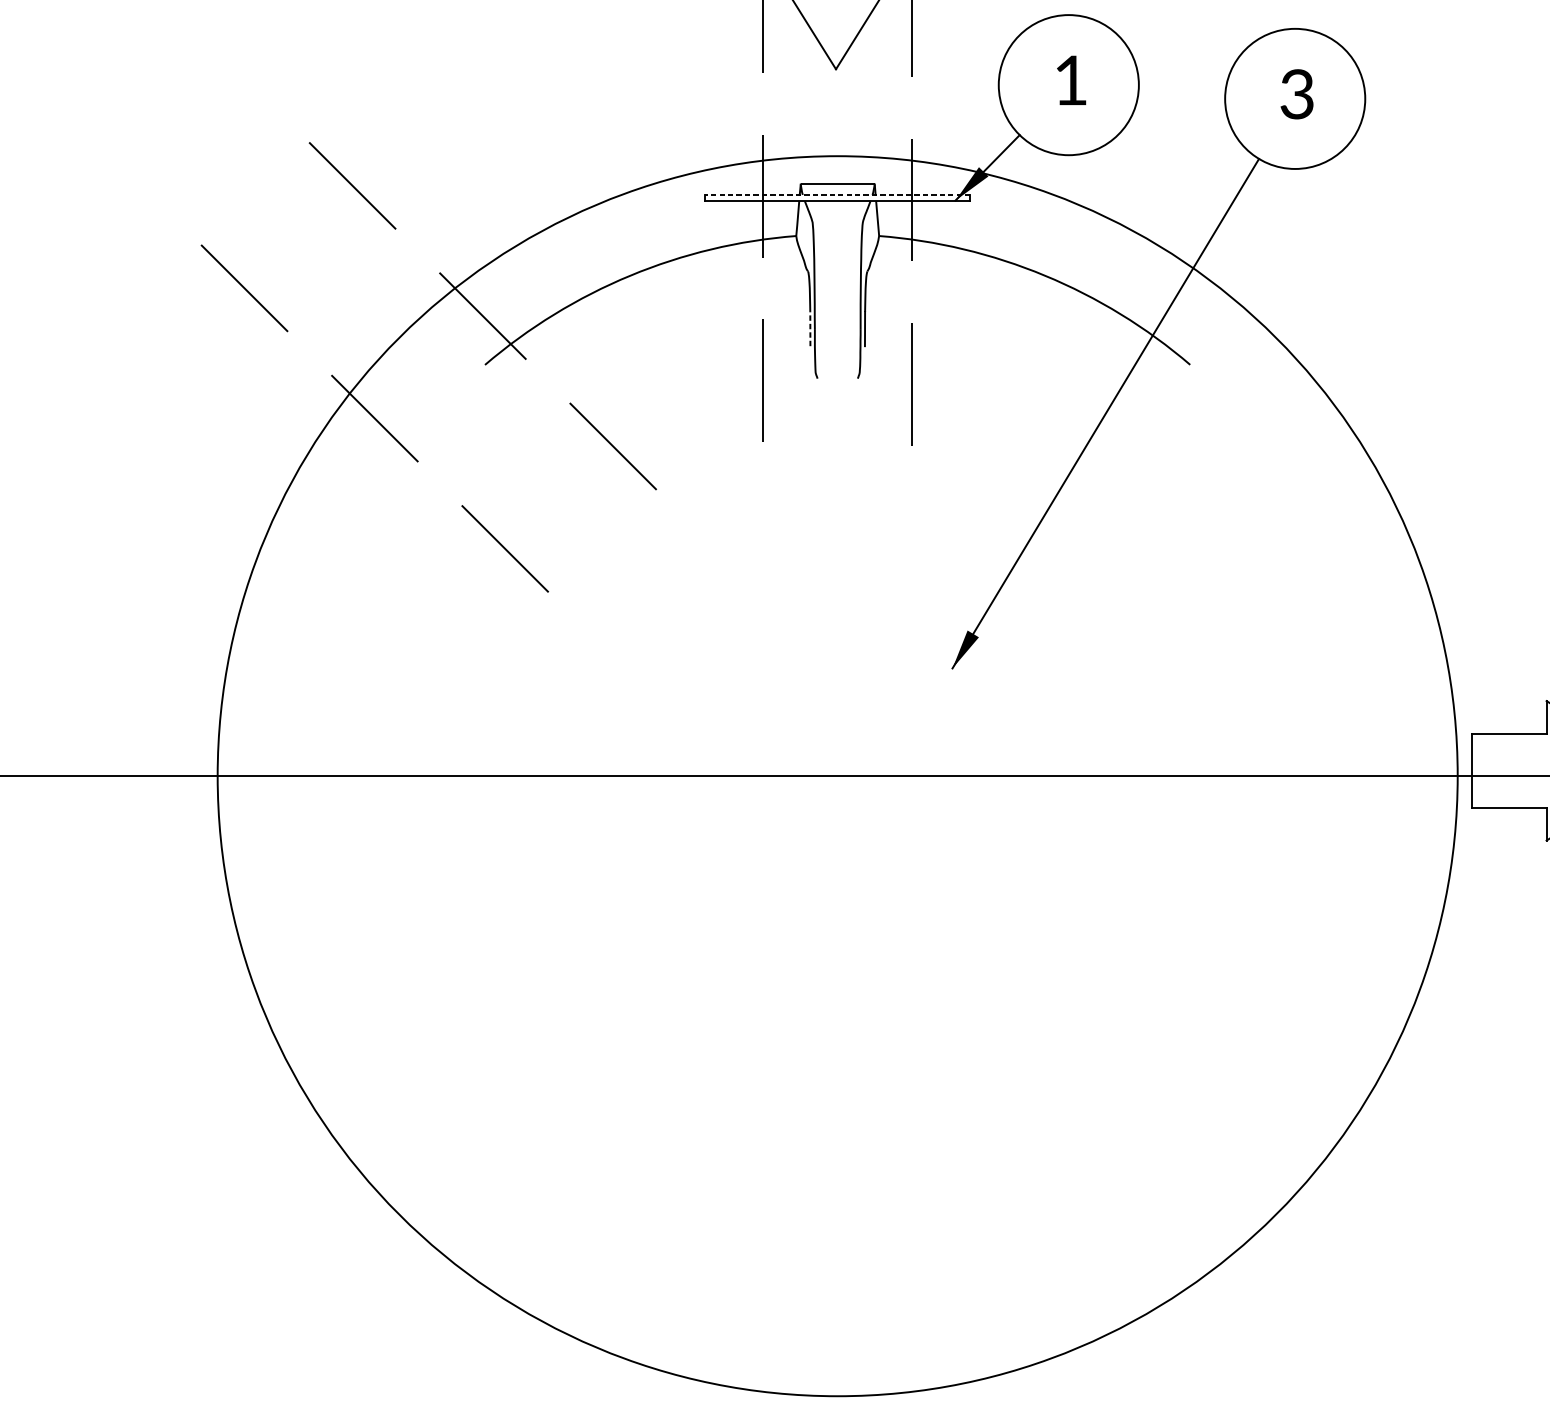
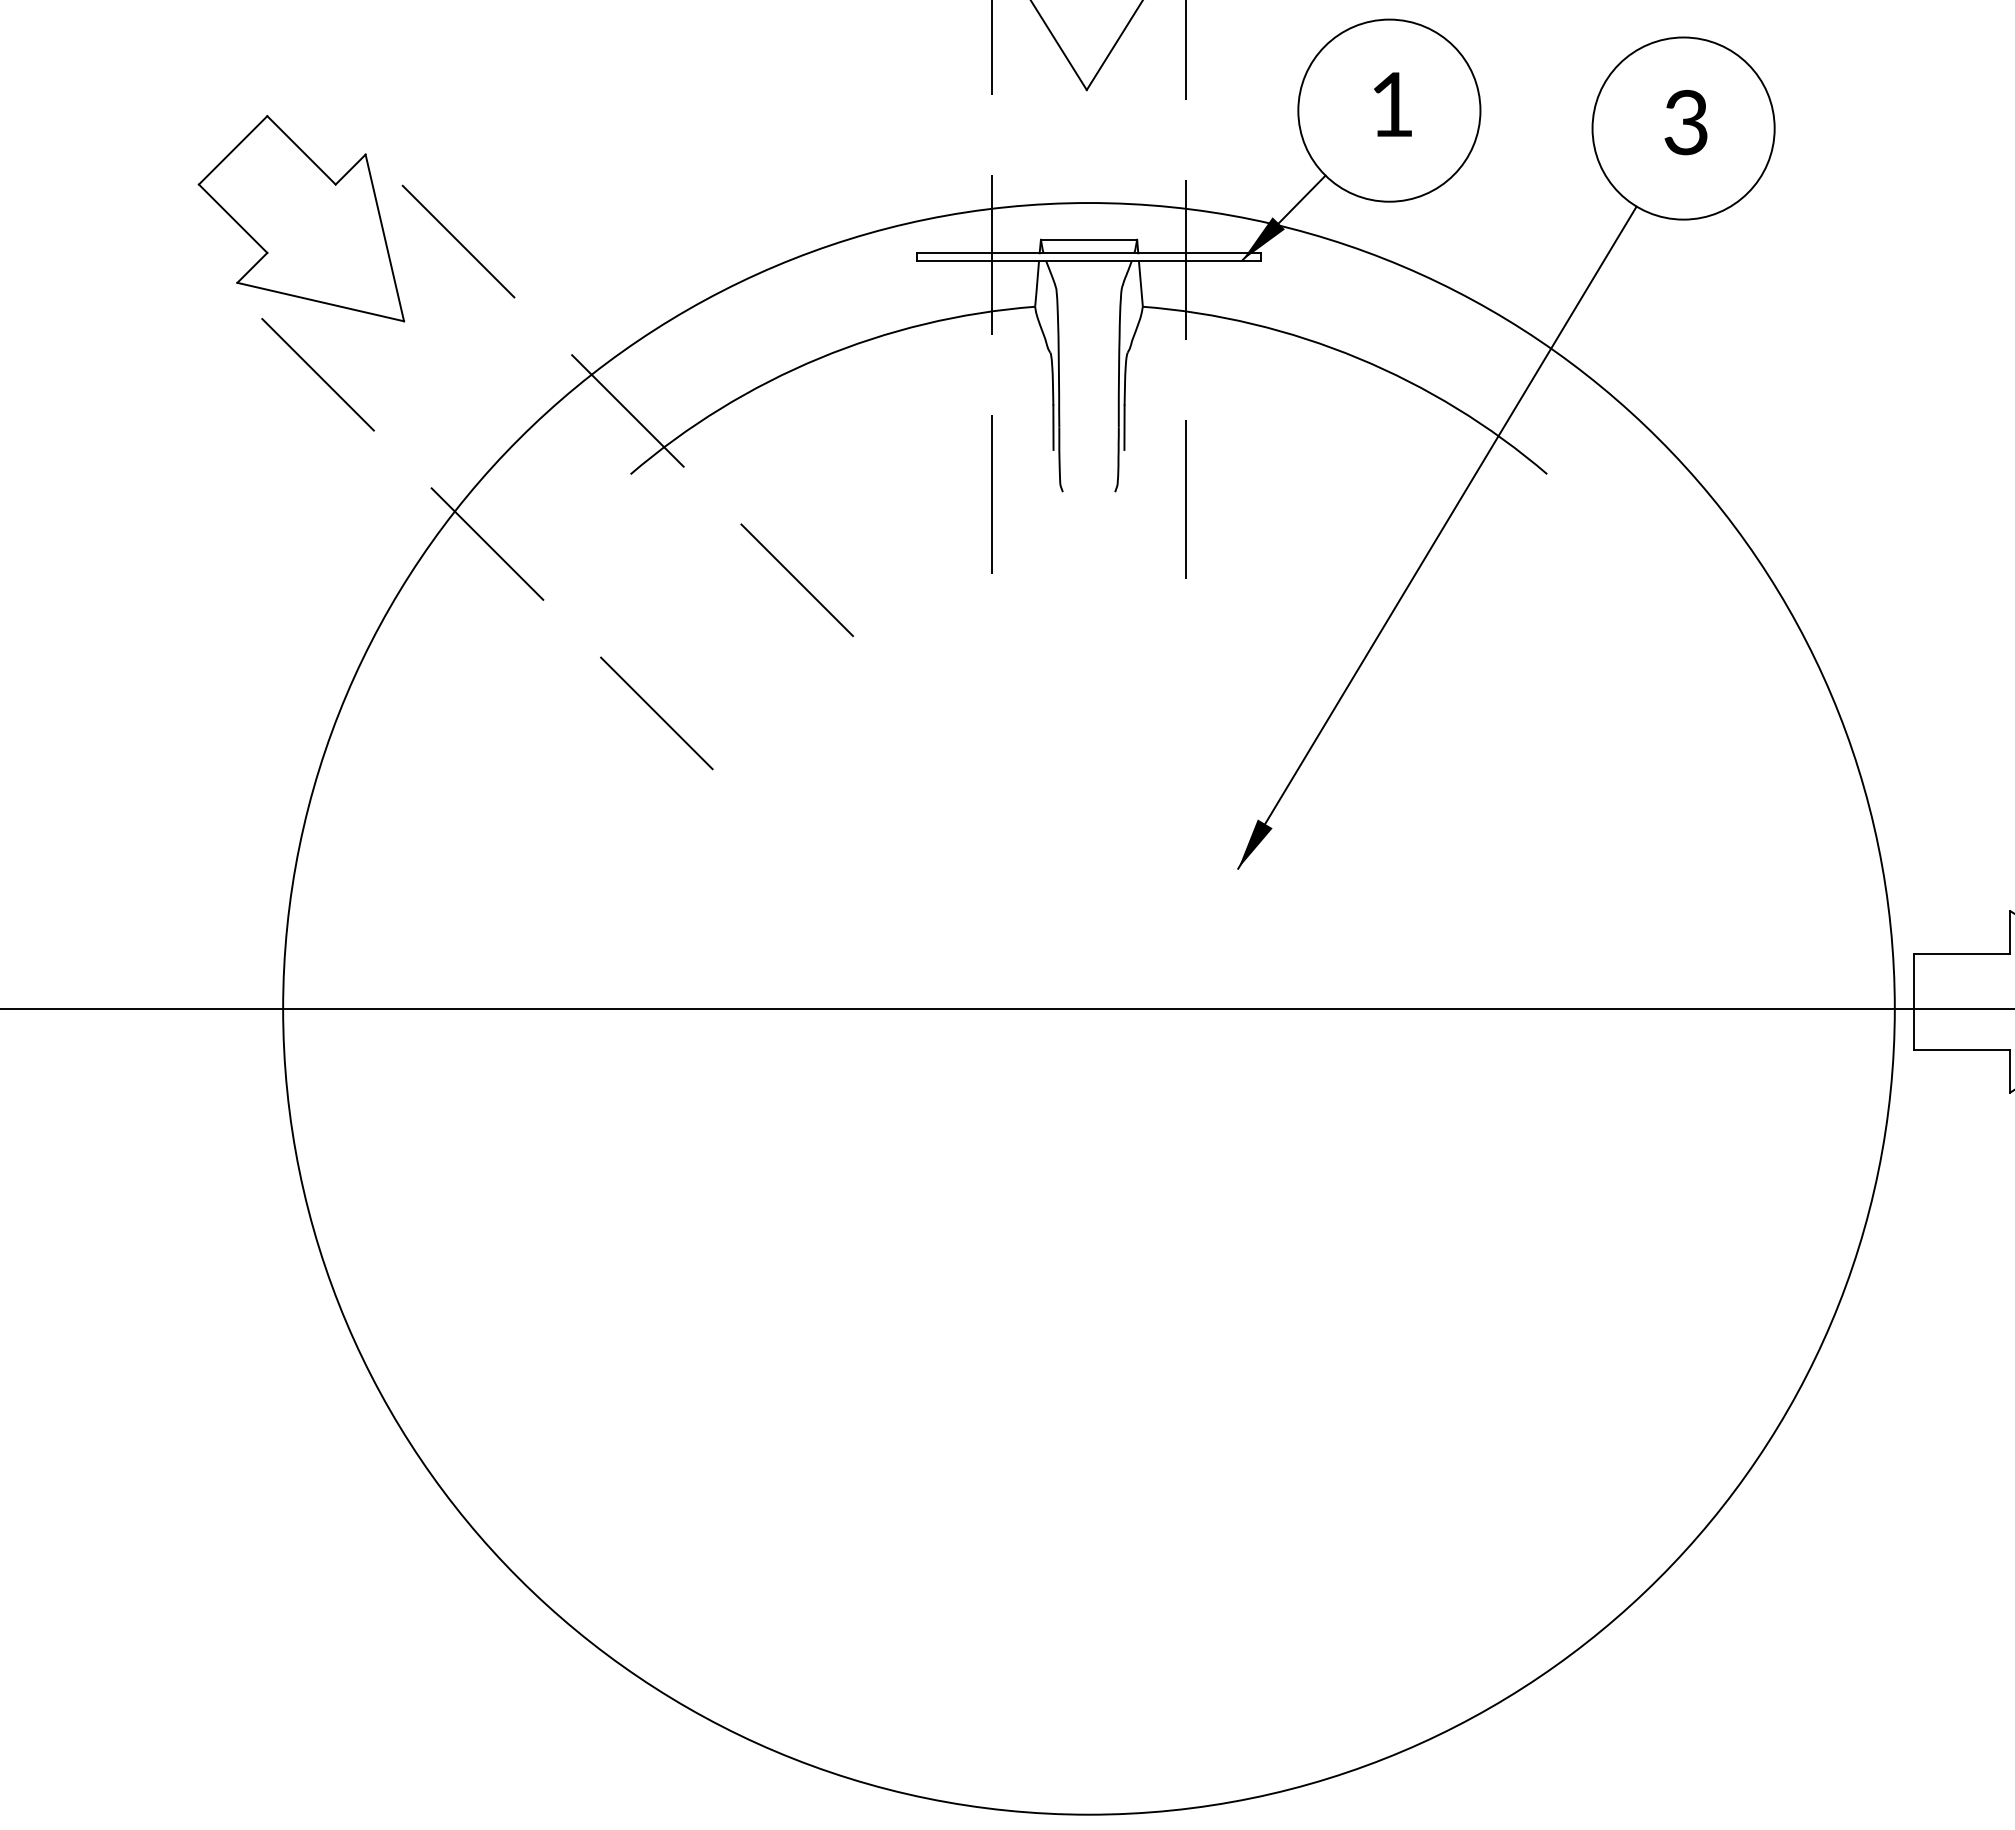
part: (231, 168) -> (301, 218), added
line: (837, 195) -> (1088, 253), dashed -> solid
line: (810, 328) -> (1053, 427), dashed -> solid

